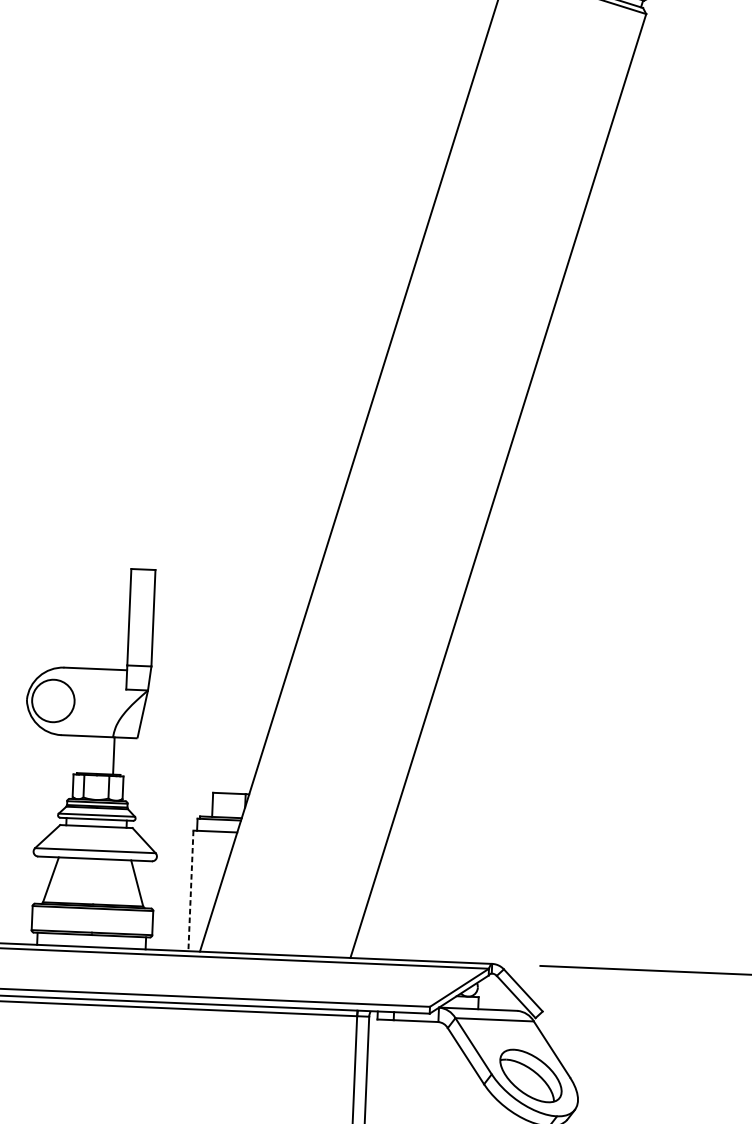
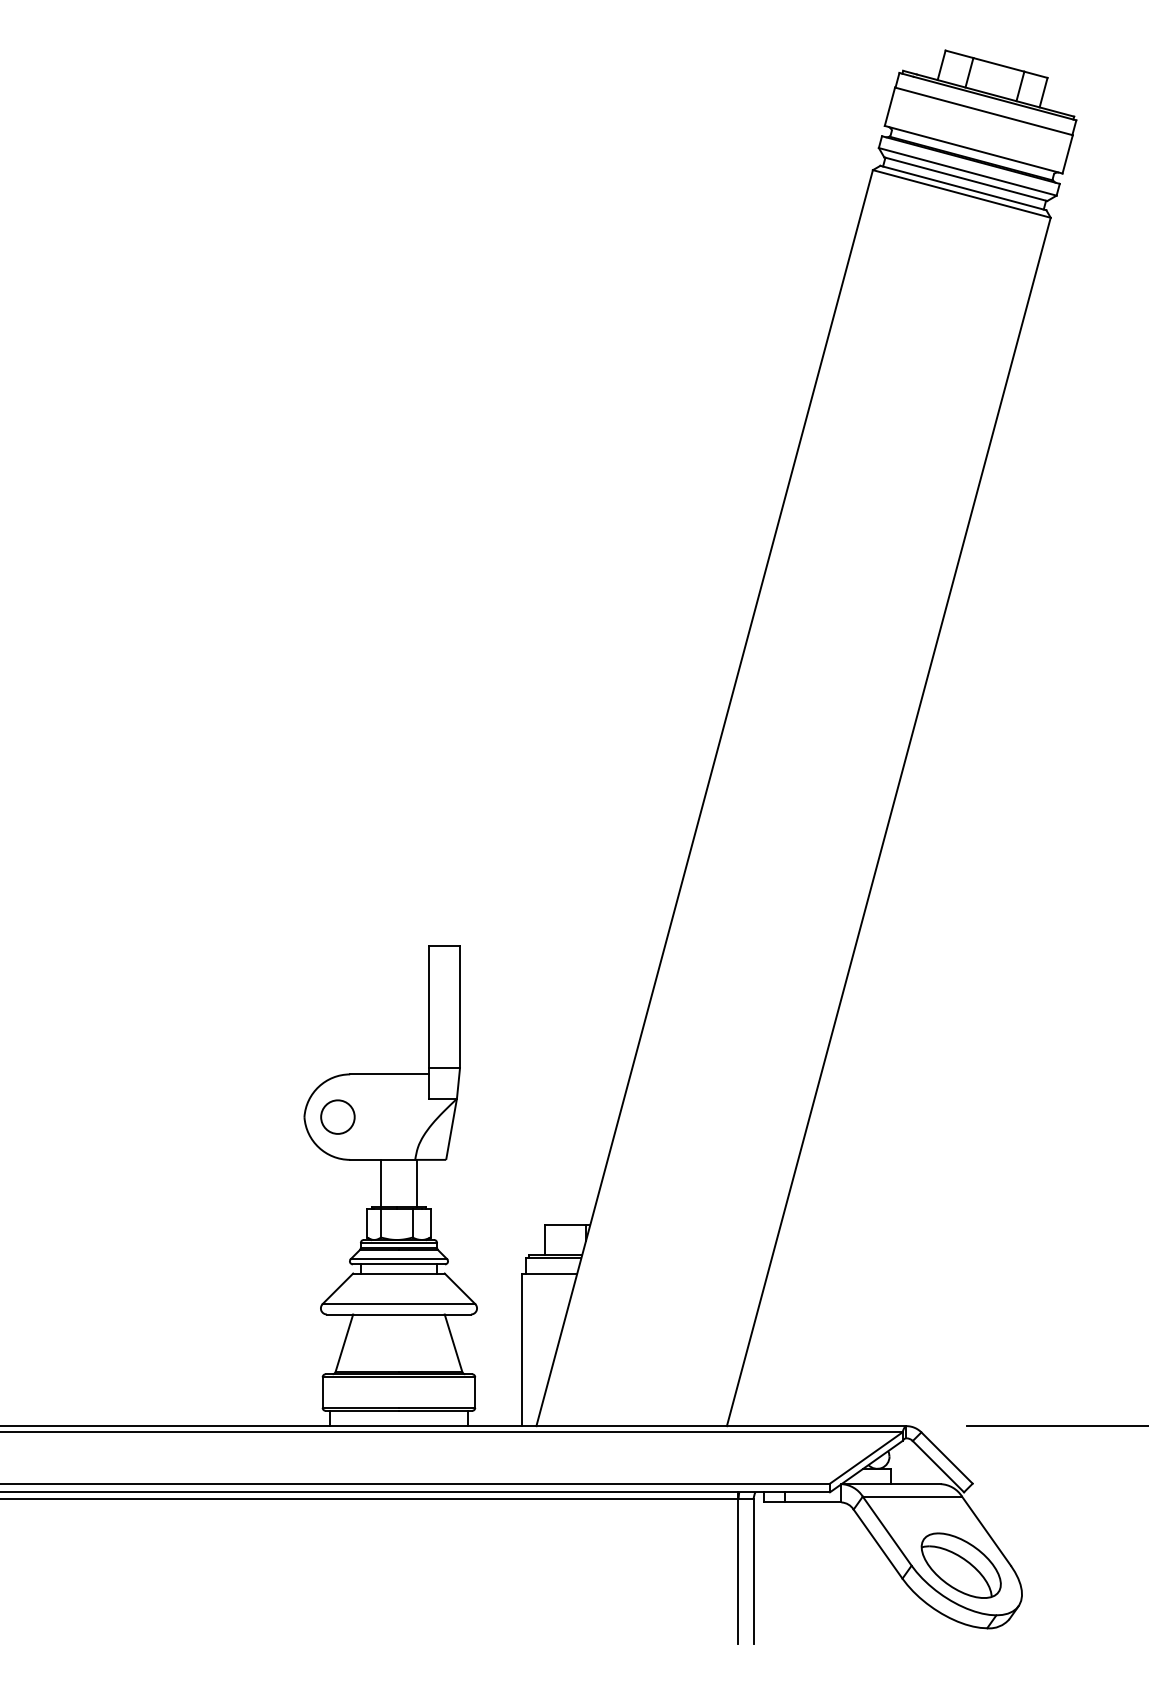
circle: (53, 700) -> (337, 1116), size x0.62
line: (84, 754) -> (380, 1183), added
line: (190, 891) -> (521, 1350), dashed -> solid

